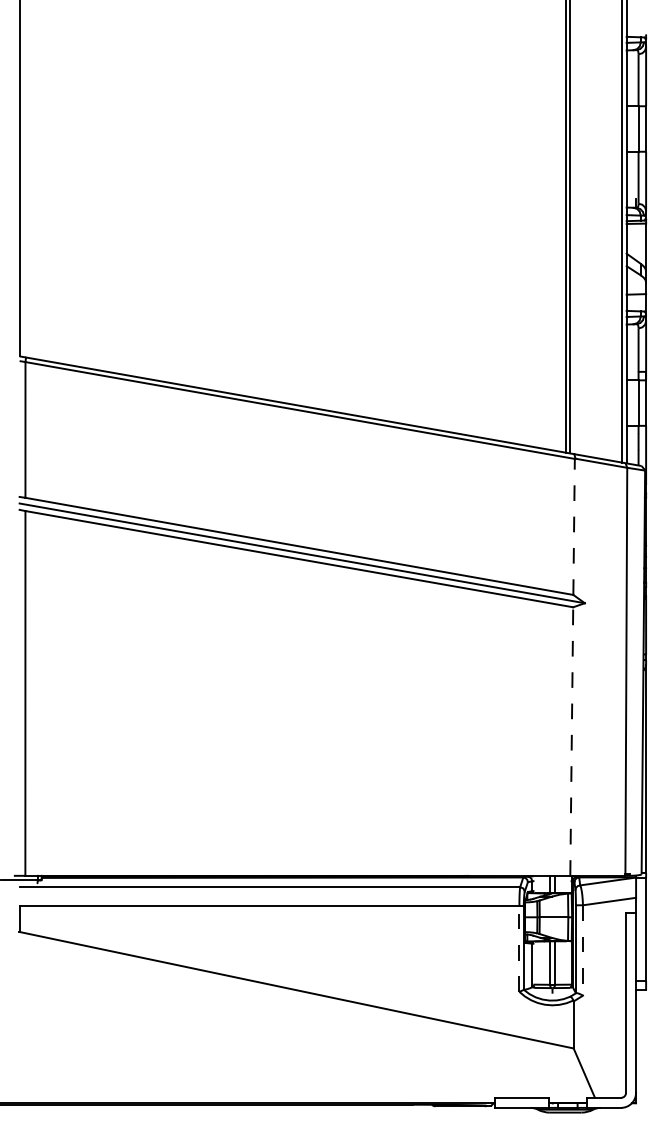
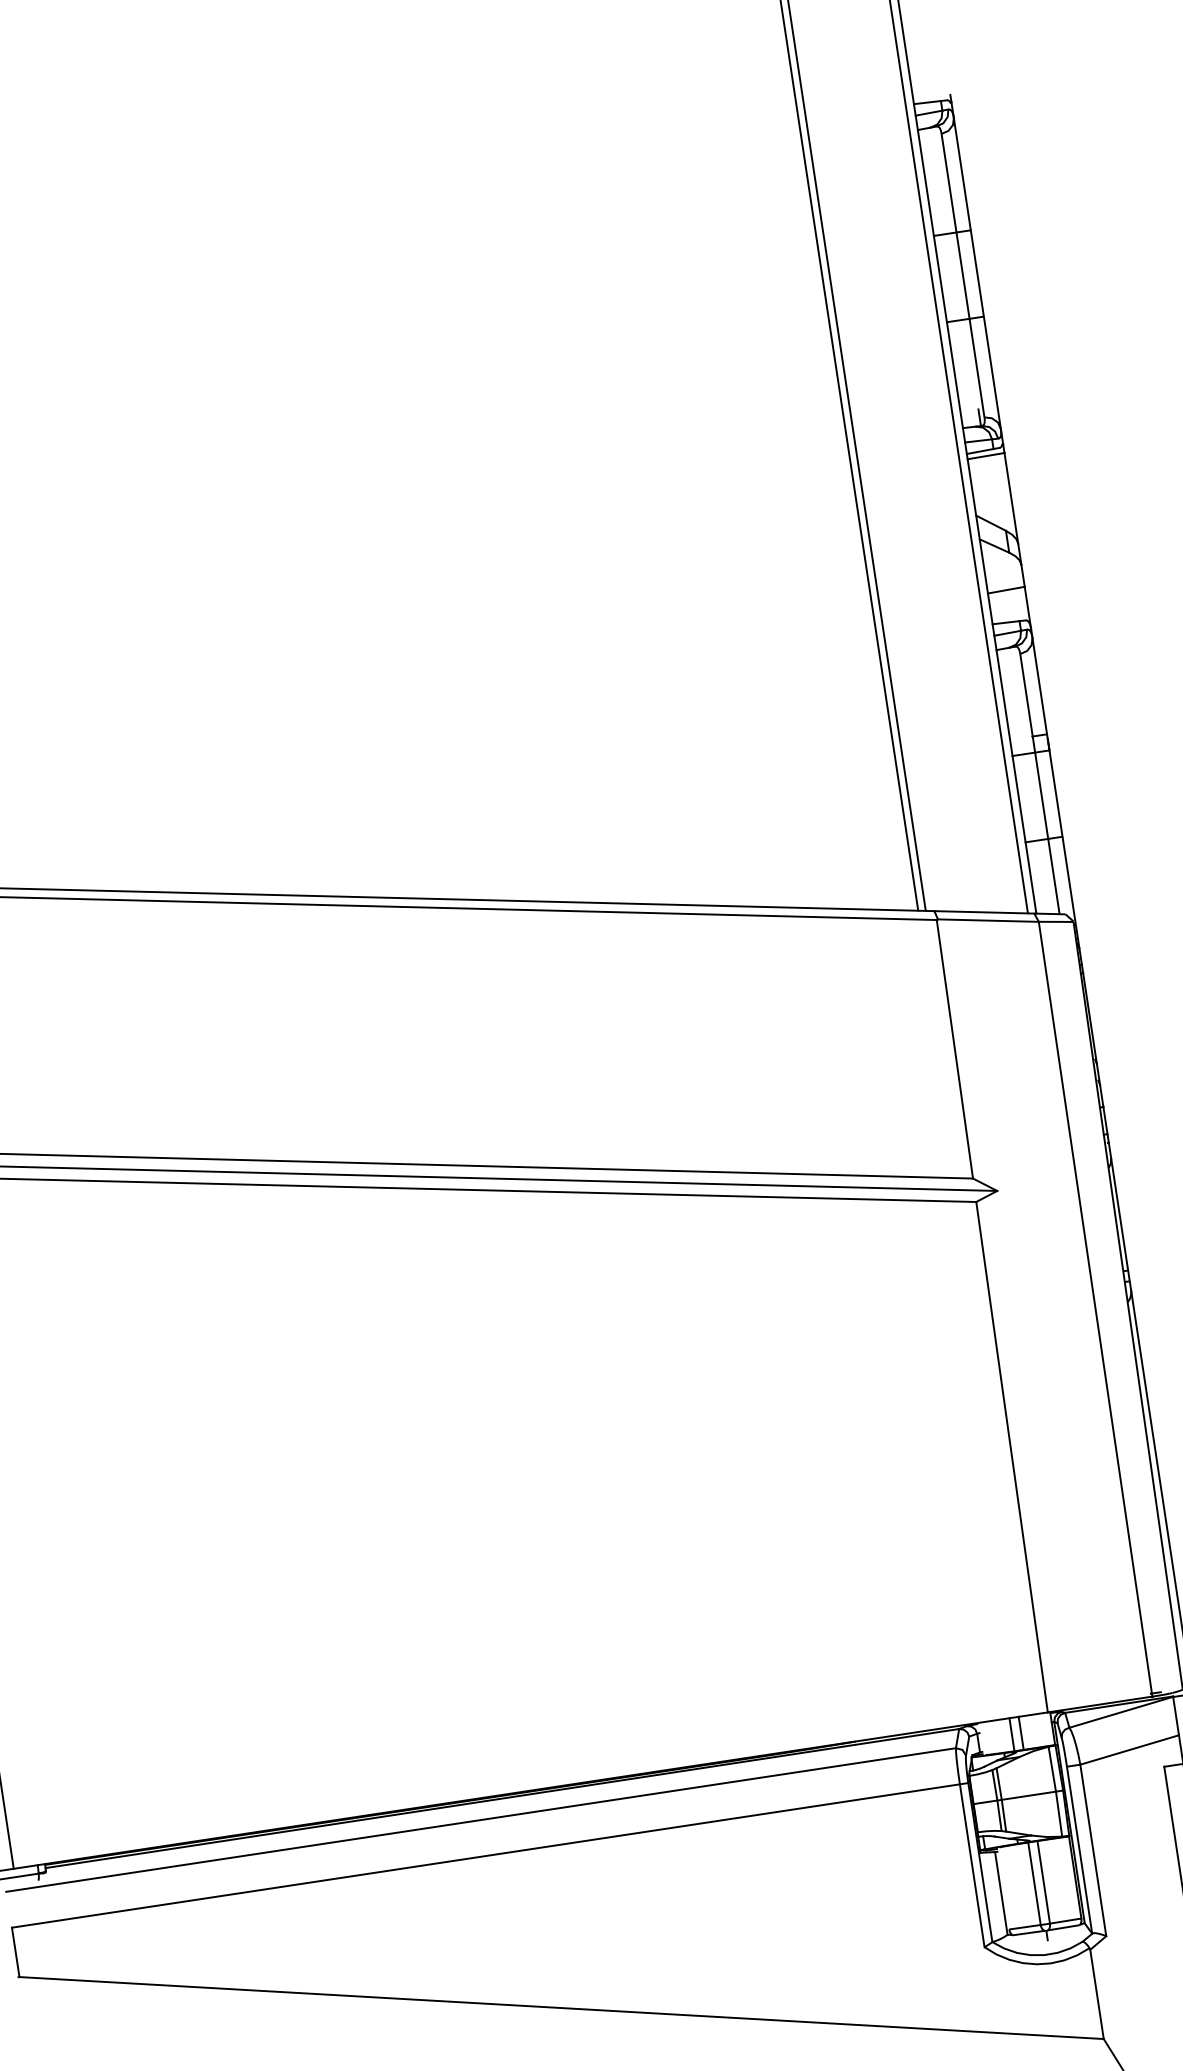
line: (574, 526) -> (955, 1048), dashed -> solid
line: (571, 741) -> (1011, 1457), dashed -> solid
line: (519, 948) -> (972, 1864), dashed -> solid
line: (582, 950) -> (1092, 1850), dashed -> solid

